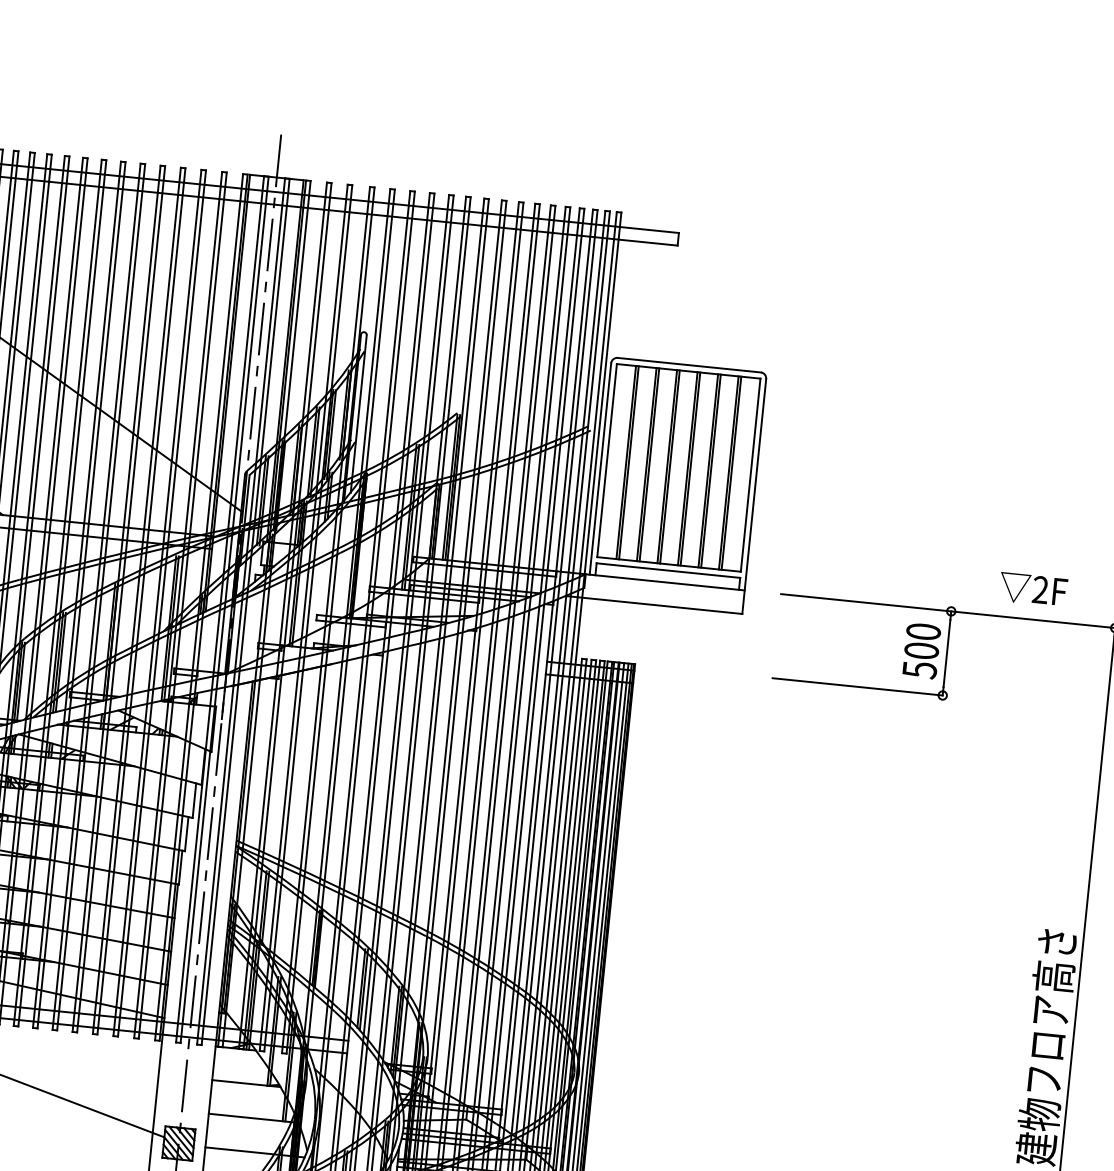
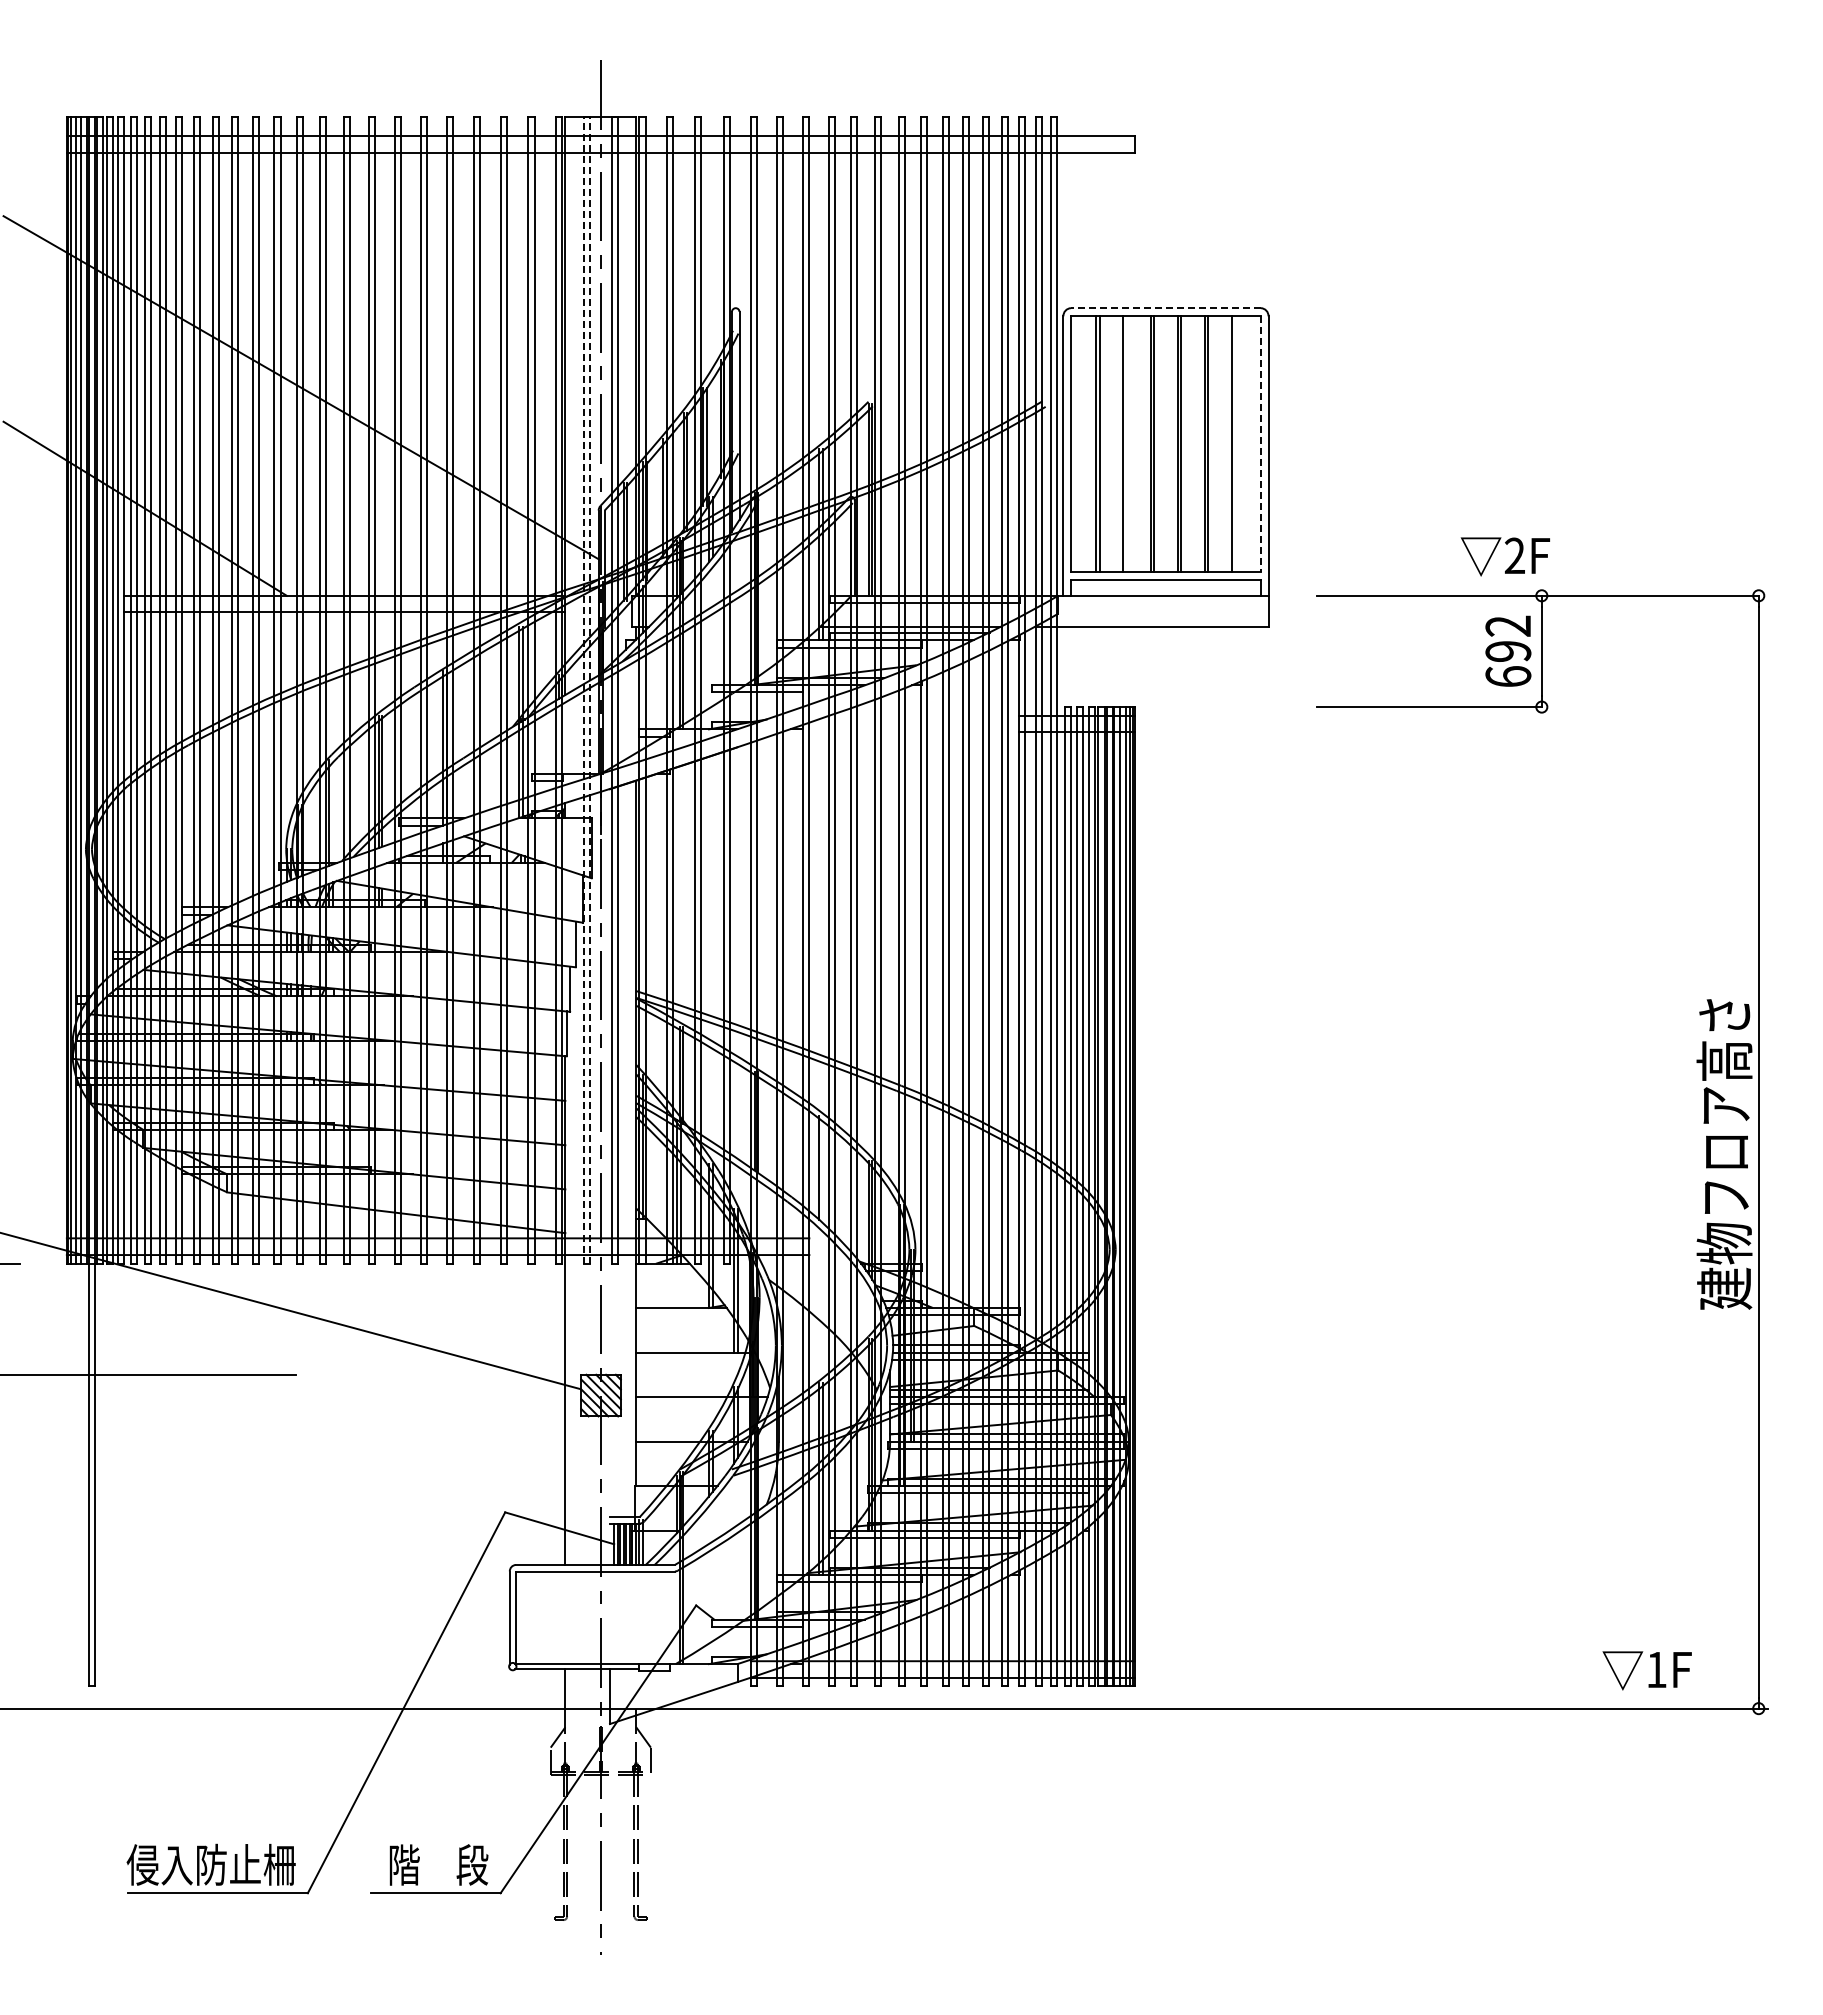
line: (688, 365) -> (1165, 308), solid -> dashed
line: (649, 464) -> (1127, 443), removed
line: (731, 472) -> (1235, 443), removed
line: (750, 475) -> (1260, 444), solid -> dashed
text: (1032, 589) -> (1504, 556), moved
line: (219, 608) -> (583, 689), solid -> dashed
line: (224, 609) -> (589, 689), solid -> dashed
text: (921, 650) -> (1508, 651), 500 -> 692
line: (20, 682) -> (332, 812), removed
line: (363, 989) -> (822, 1169), removed

